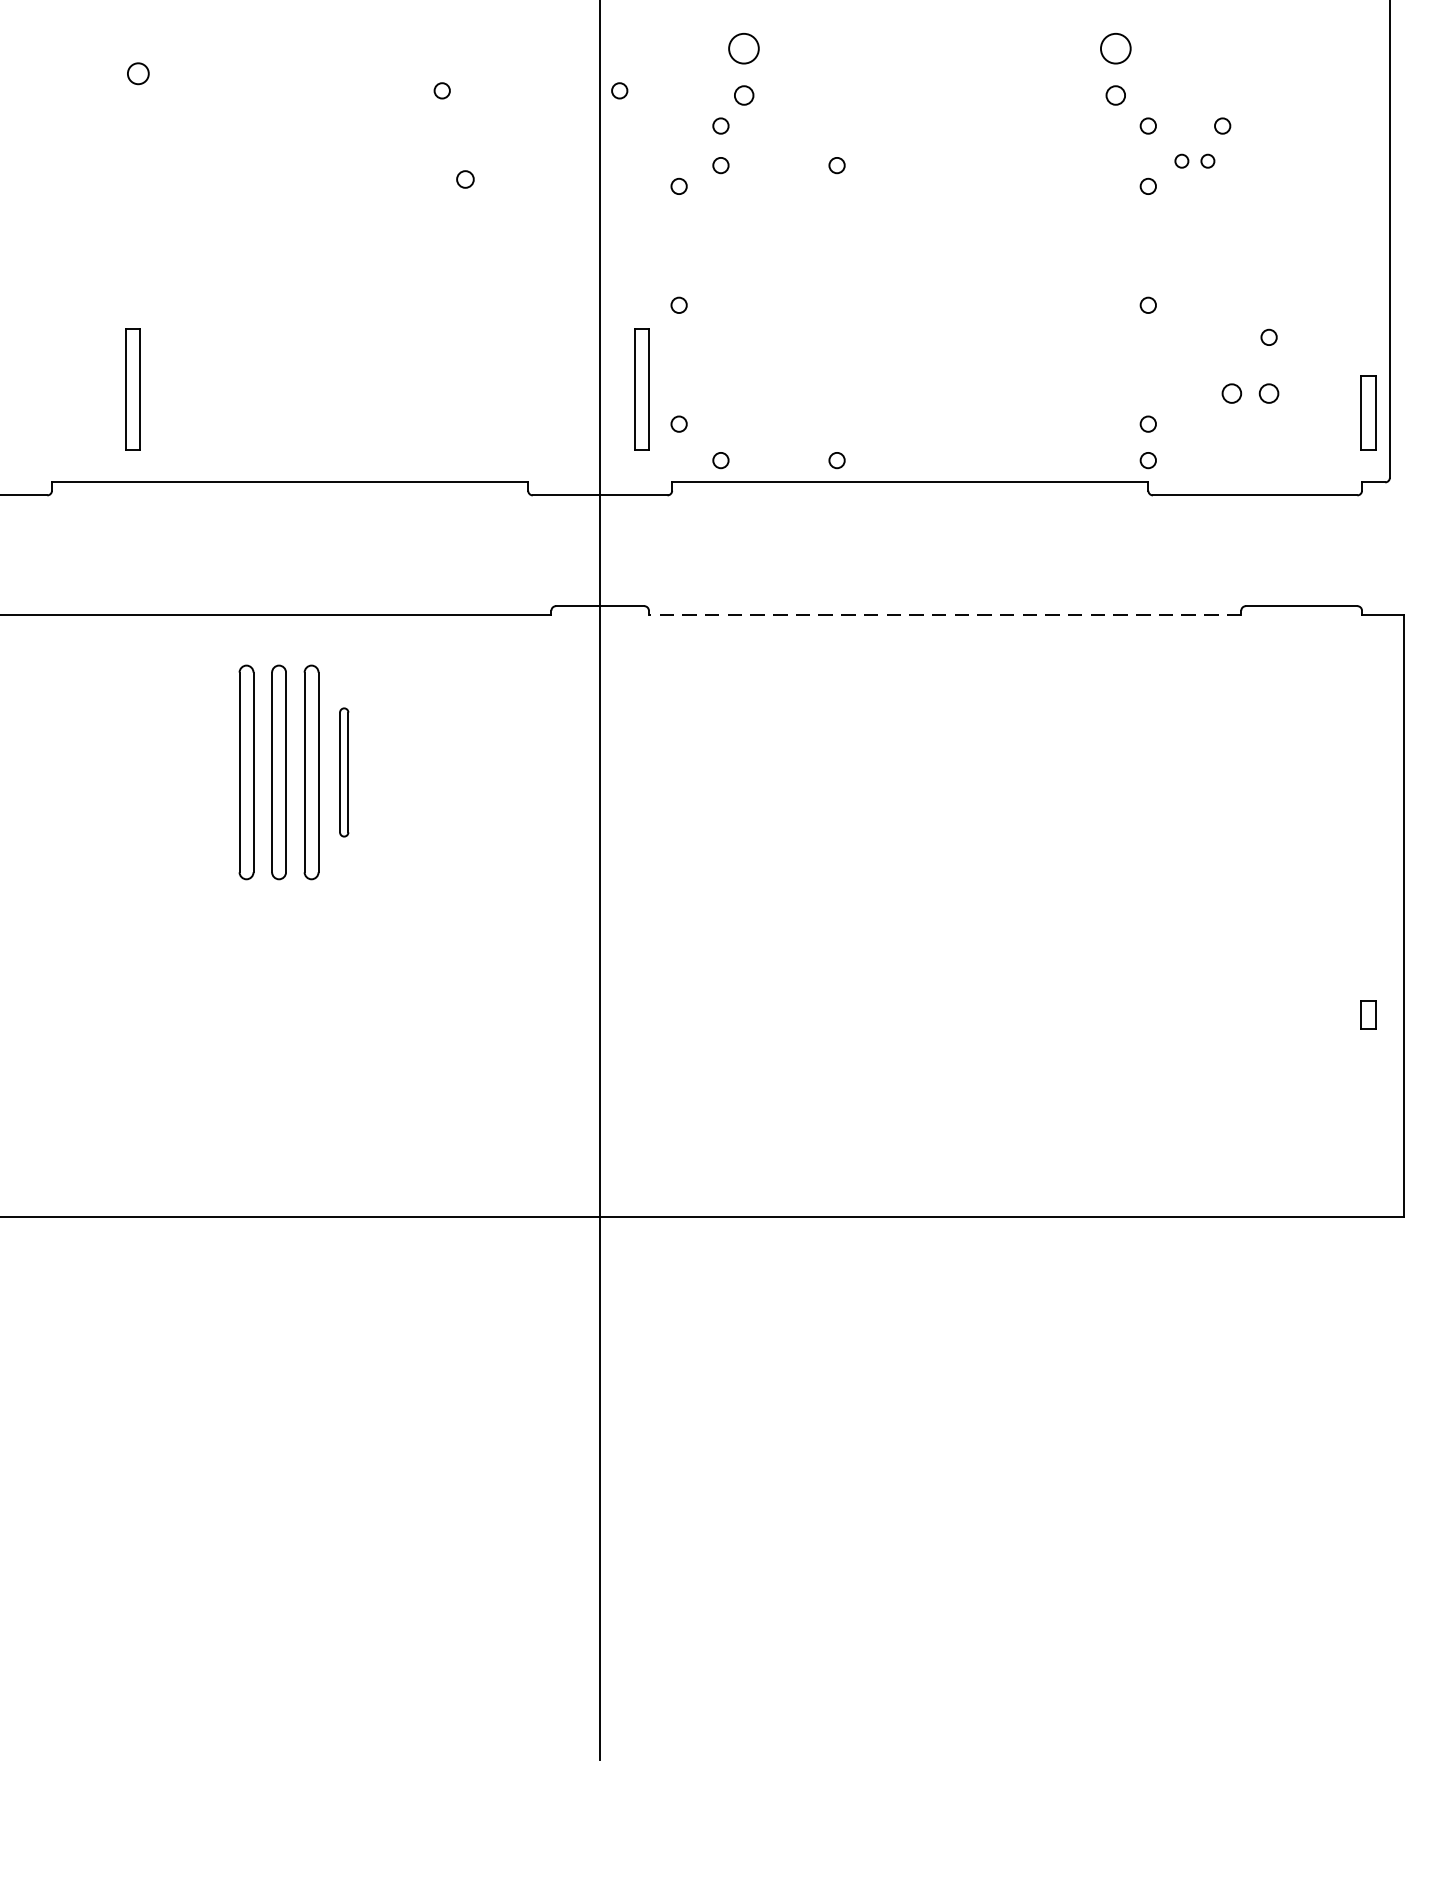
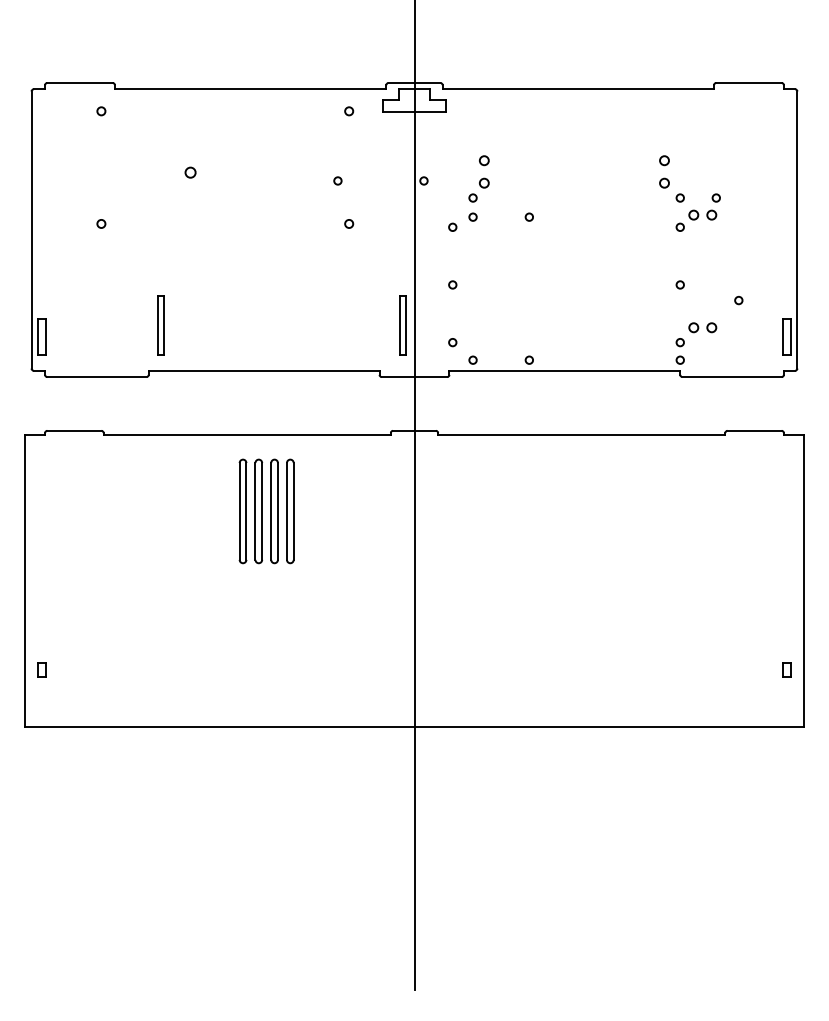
circle: (744, 48) -> (484, 160), size x0.62
circle: (1115, 48) -> (664, 160), size x0.62
part: (1194, 159) -> (702, 214), size x1.43
part: (131, 388) -> (160, 325), moved
part: (641, 388) -> (402, 325), moved
part: (1249, 393) -> (702, 327), moved
line: (944, 613) -> (581, 434), dashed -> solid
part: (344, 772) -> (290, 511), size x1.67
part: (1367, 1013) -> (786, 669), moved

